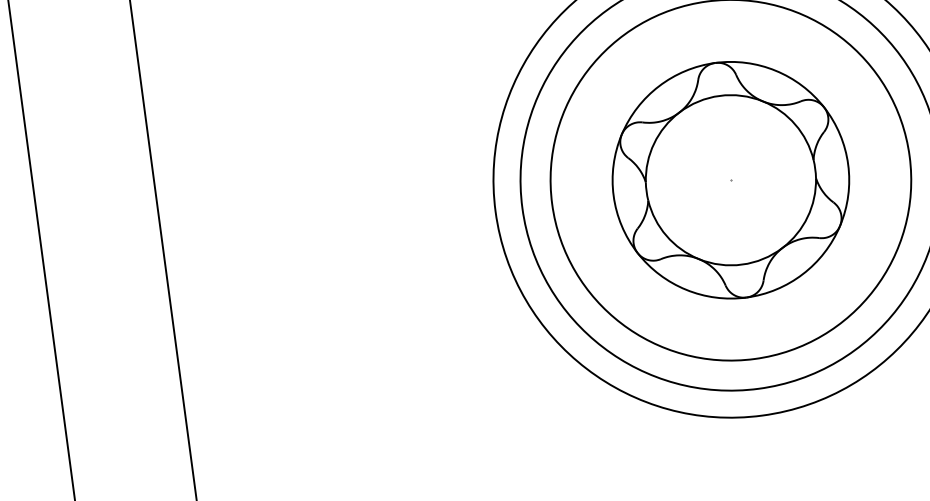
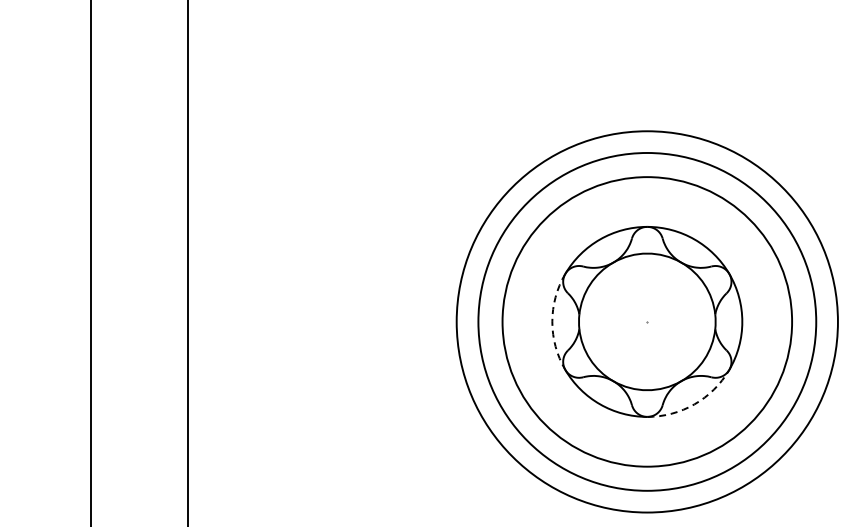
arc: (613, 195) -> (552, 321), solid -> dashed
arc: (802, 274) -> (694, 404), solid -> dashed

